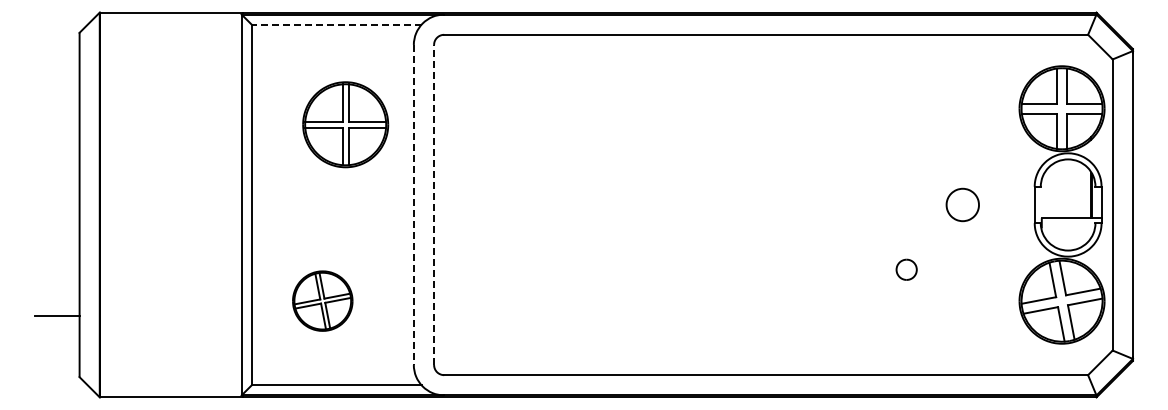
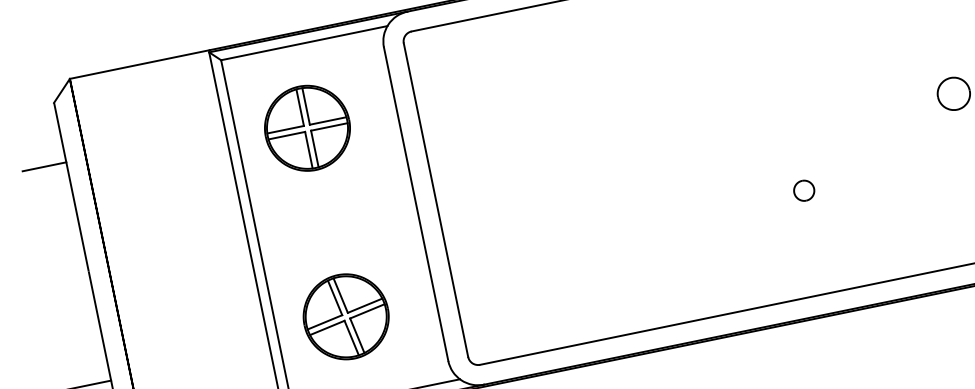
line: (336, 24) -> (304, 43), dashed -> solid
line: (57, 93) -> (44, 166), added
part: (345, 124) -> (307, 128), moved
line: (434, 204) -> (436, 199), dashed -> solid
line: (413, 205) -> (415, 204), dashed -> solid
part: (906, 269) -> (803, 190), moved
part: (322, 300) -> (345, 316), size x1.43

